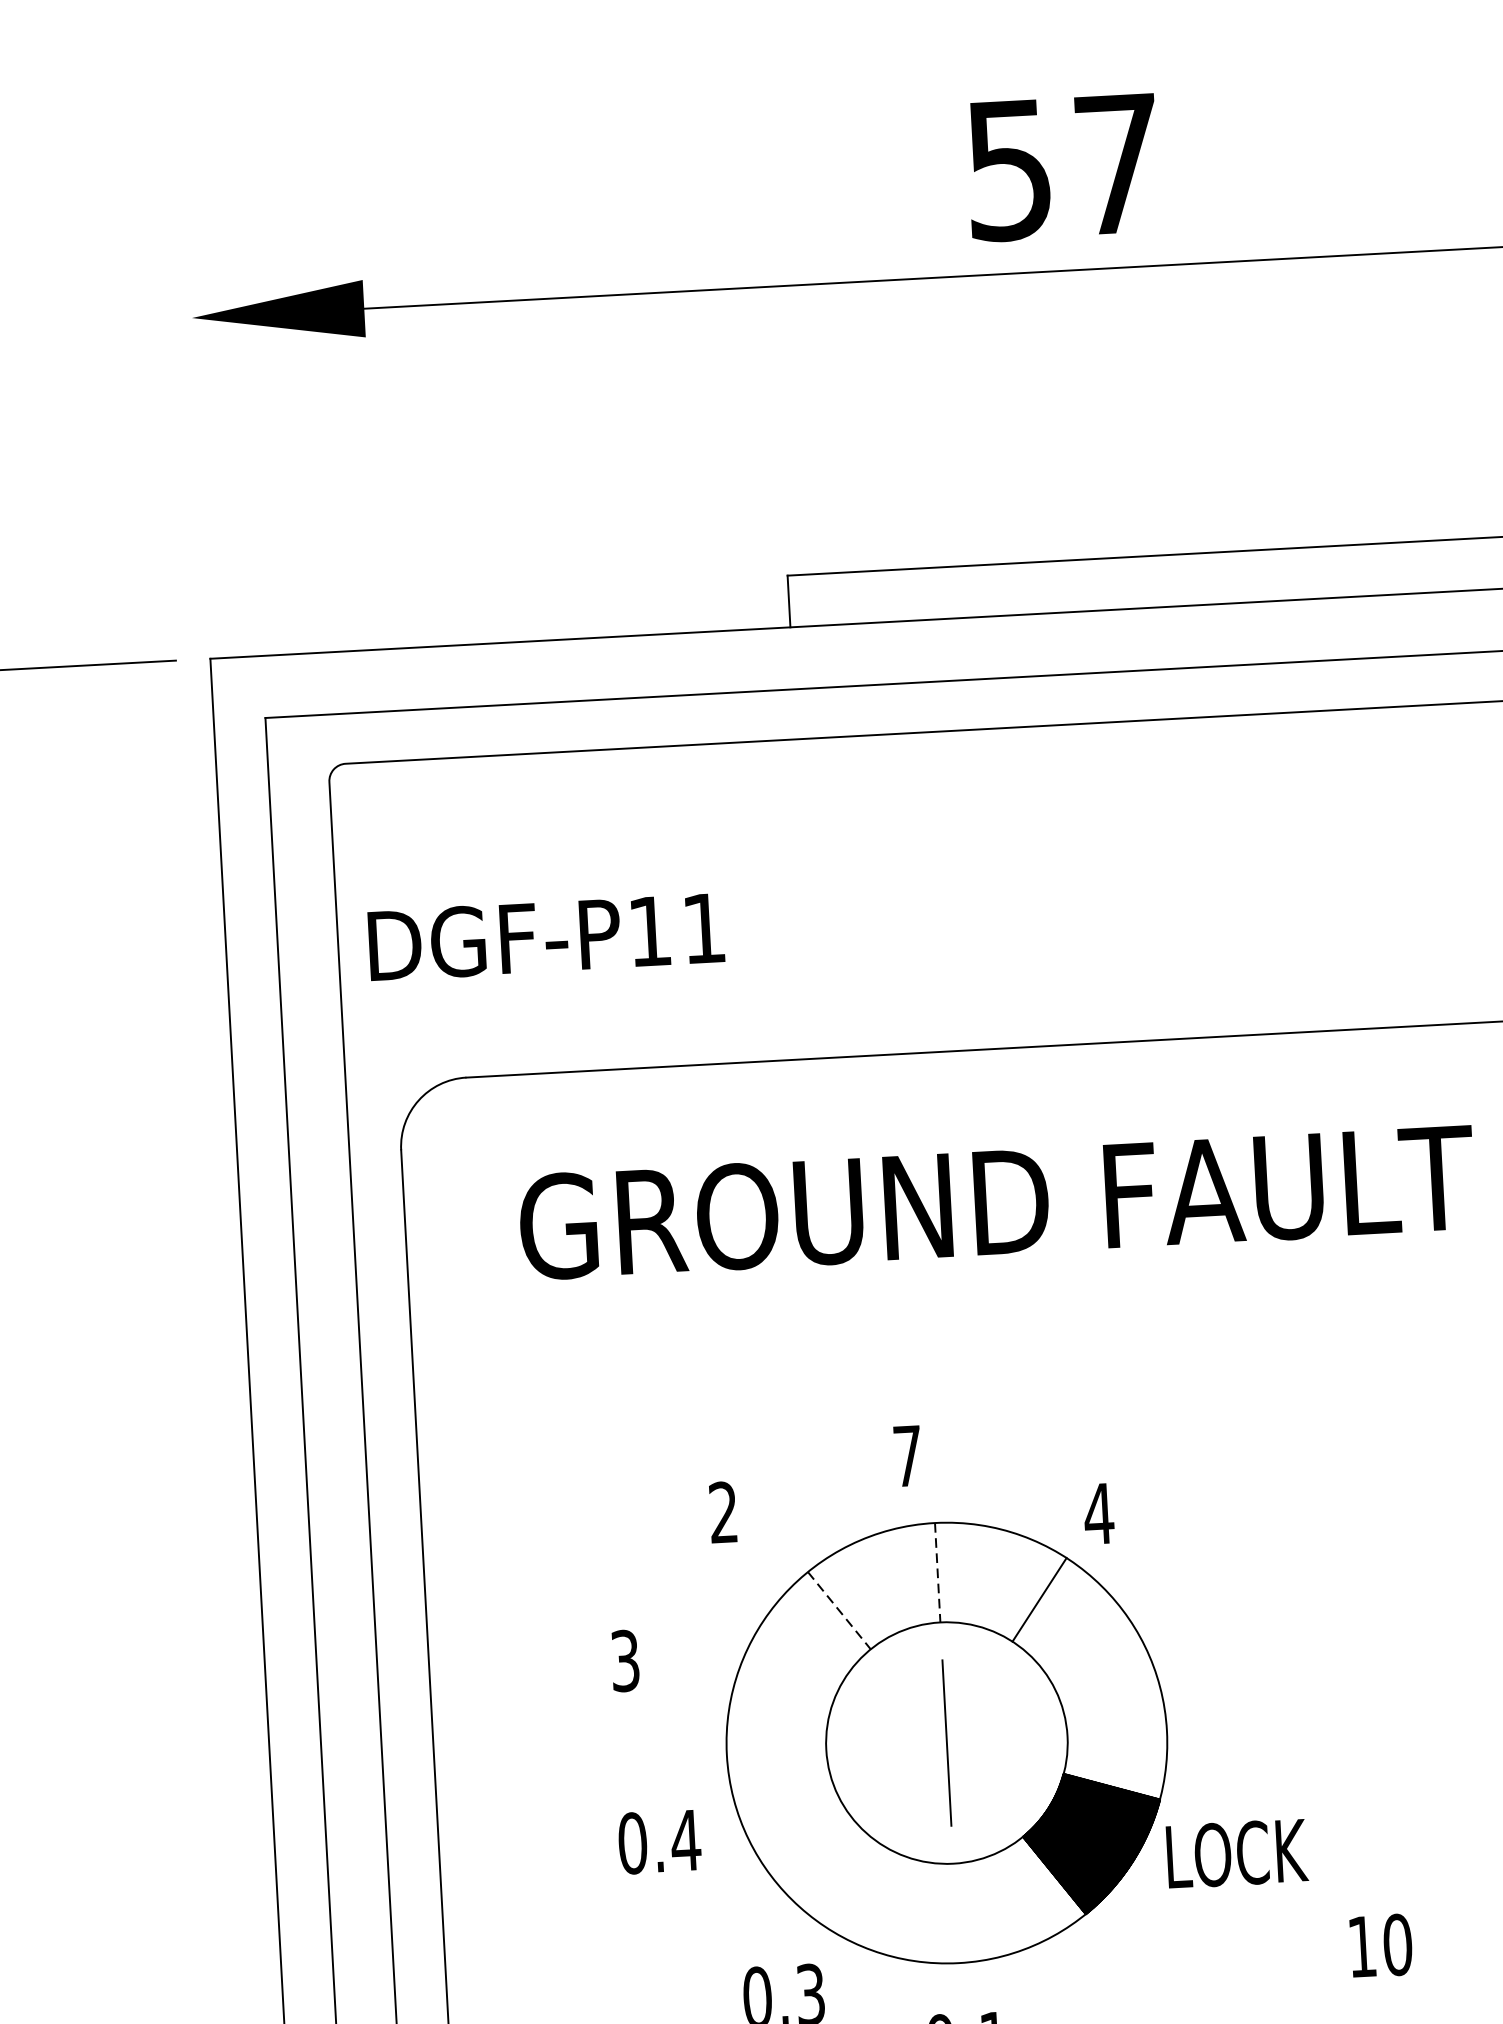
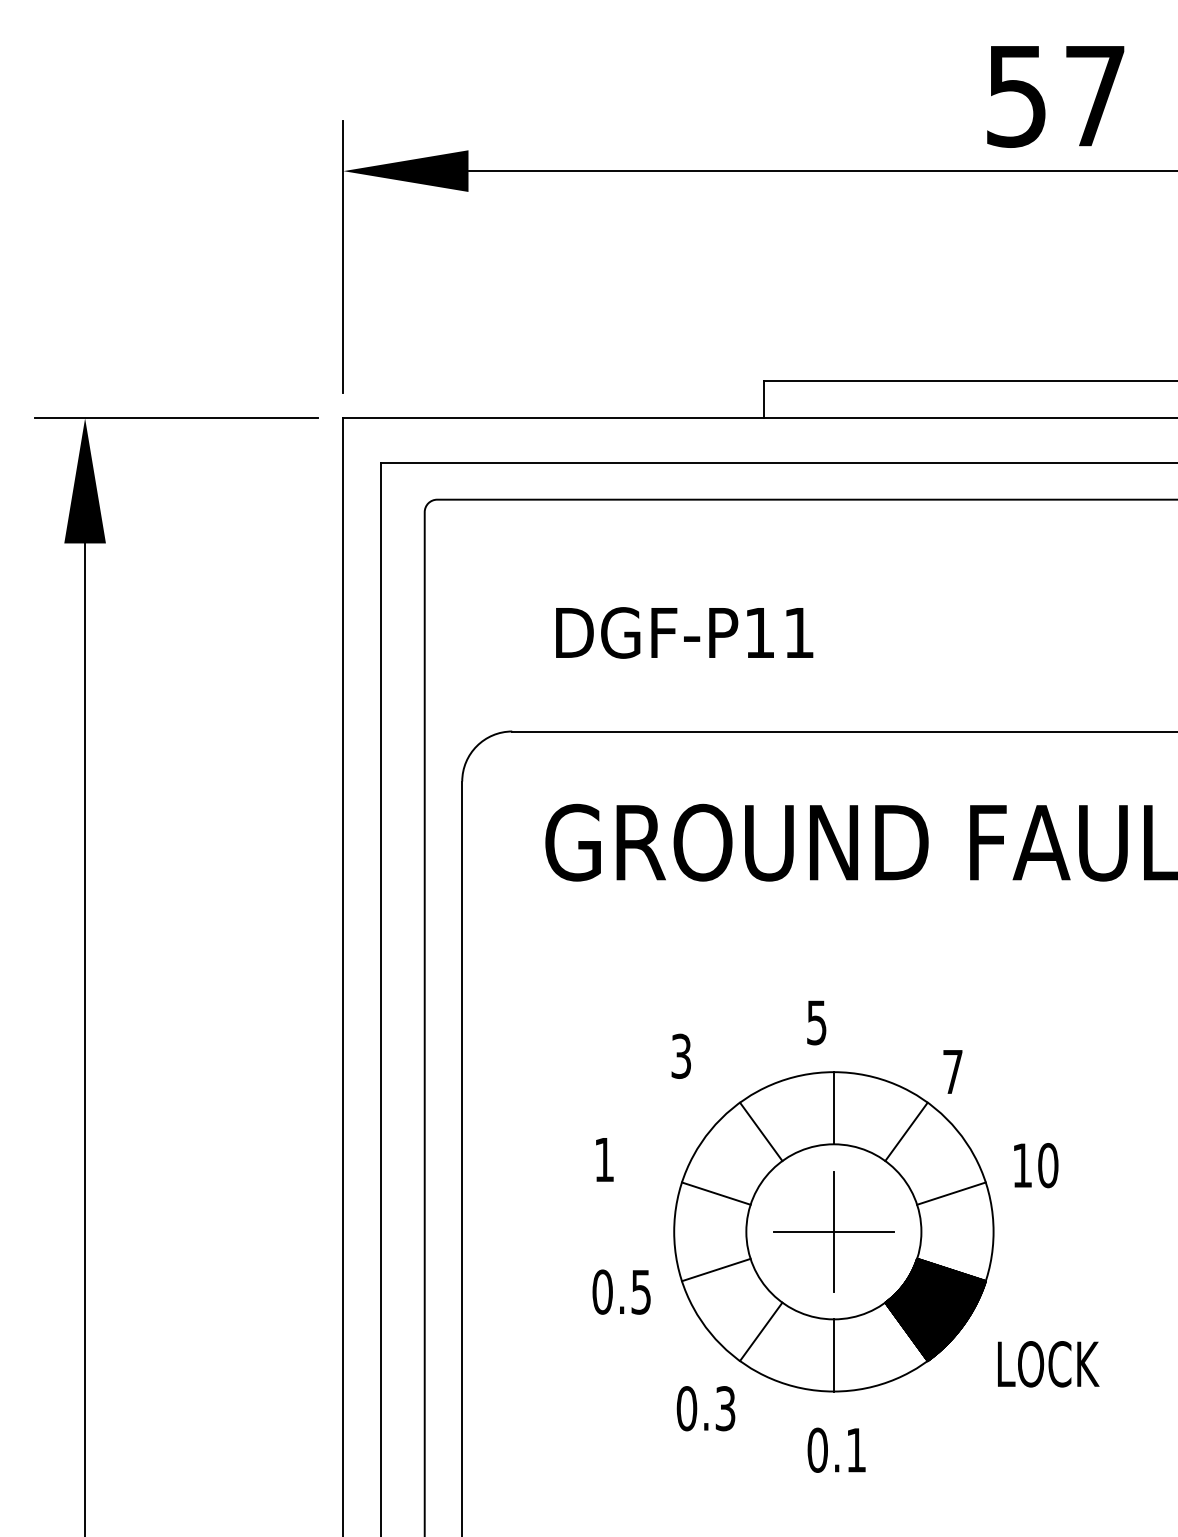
text: (1062, 167) -> (1055, 96), moved
line: (198, 437) -> (343, 257), added
text: (546, 936) -> (684, 632), moved
text: (907, 1455) -> (816, 1022), 7 -> 5
text: (723, 1512) -> (681, 1056), 2 -> 3
text: (1098, 1513) -> (952, 1071), 4 -> 7
line: (937, 1573) -> (833, 1108), dashed -> solid
line: (839, 1611) -> (761, 1132), dashed -> solid
text: (625, 1660) -> (604, 1159), 3 -> 1
line: (1106, 1681) -> (951, 1193), added
line: (782, 1698) -> (716, 1193), added
line: (946, 1742) -> (833, 1231), added
line: (787, 1803) -> (716, 1269), added
text: (684, 1841) -> (640, 1292), 0.4 -> 0.5
text: (1237, 1854) -> (1048, 1364), moved
line: (854, 1885) -> (761, 1331), added
line: (955, 1913) -> (833, 1355), added
text: (1381, 1945) -> (1036, 1165), moved

